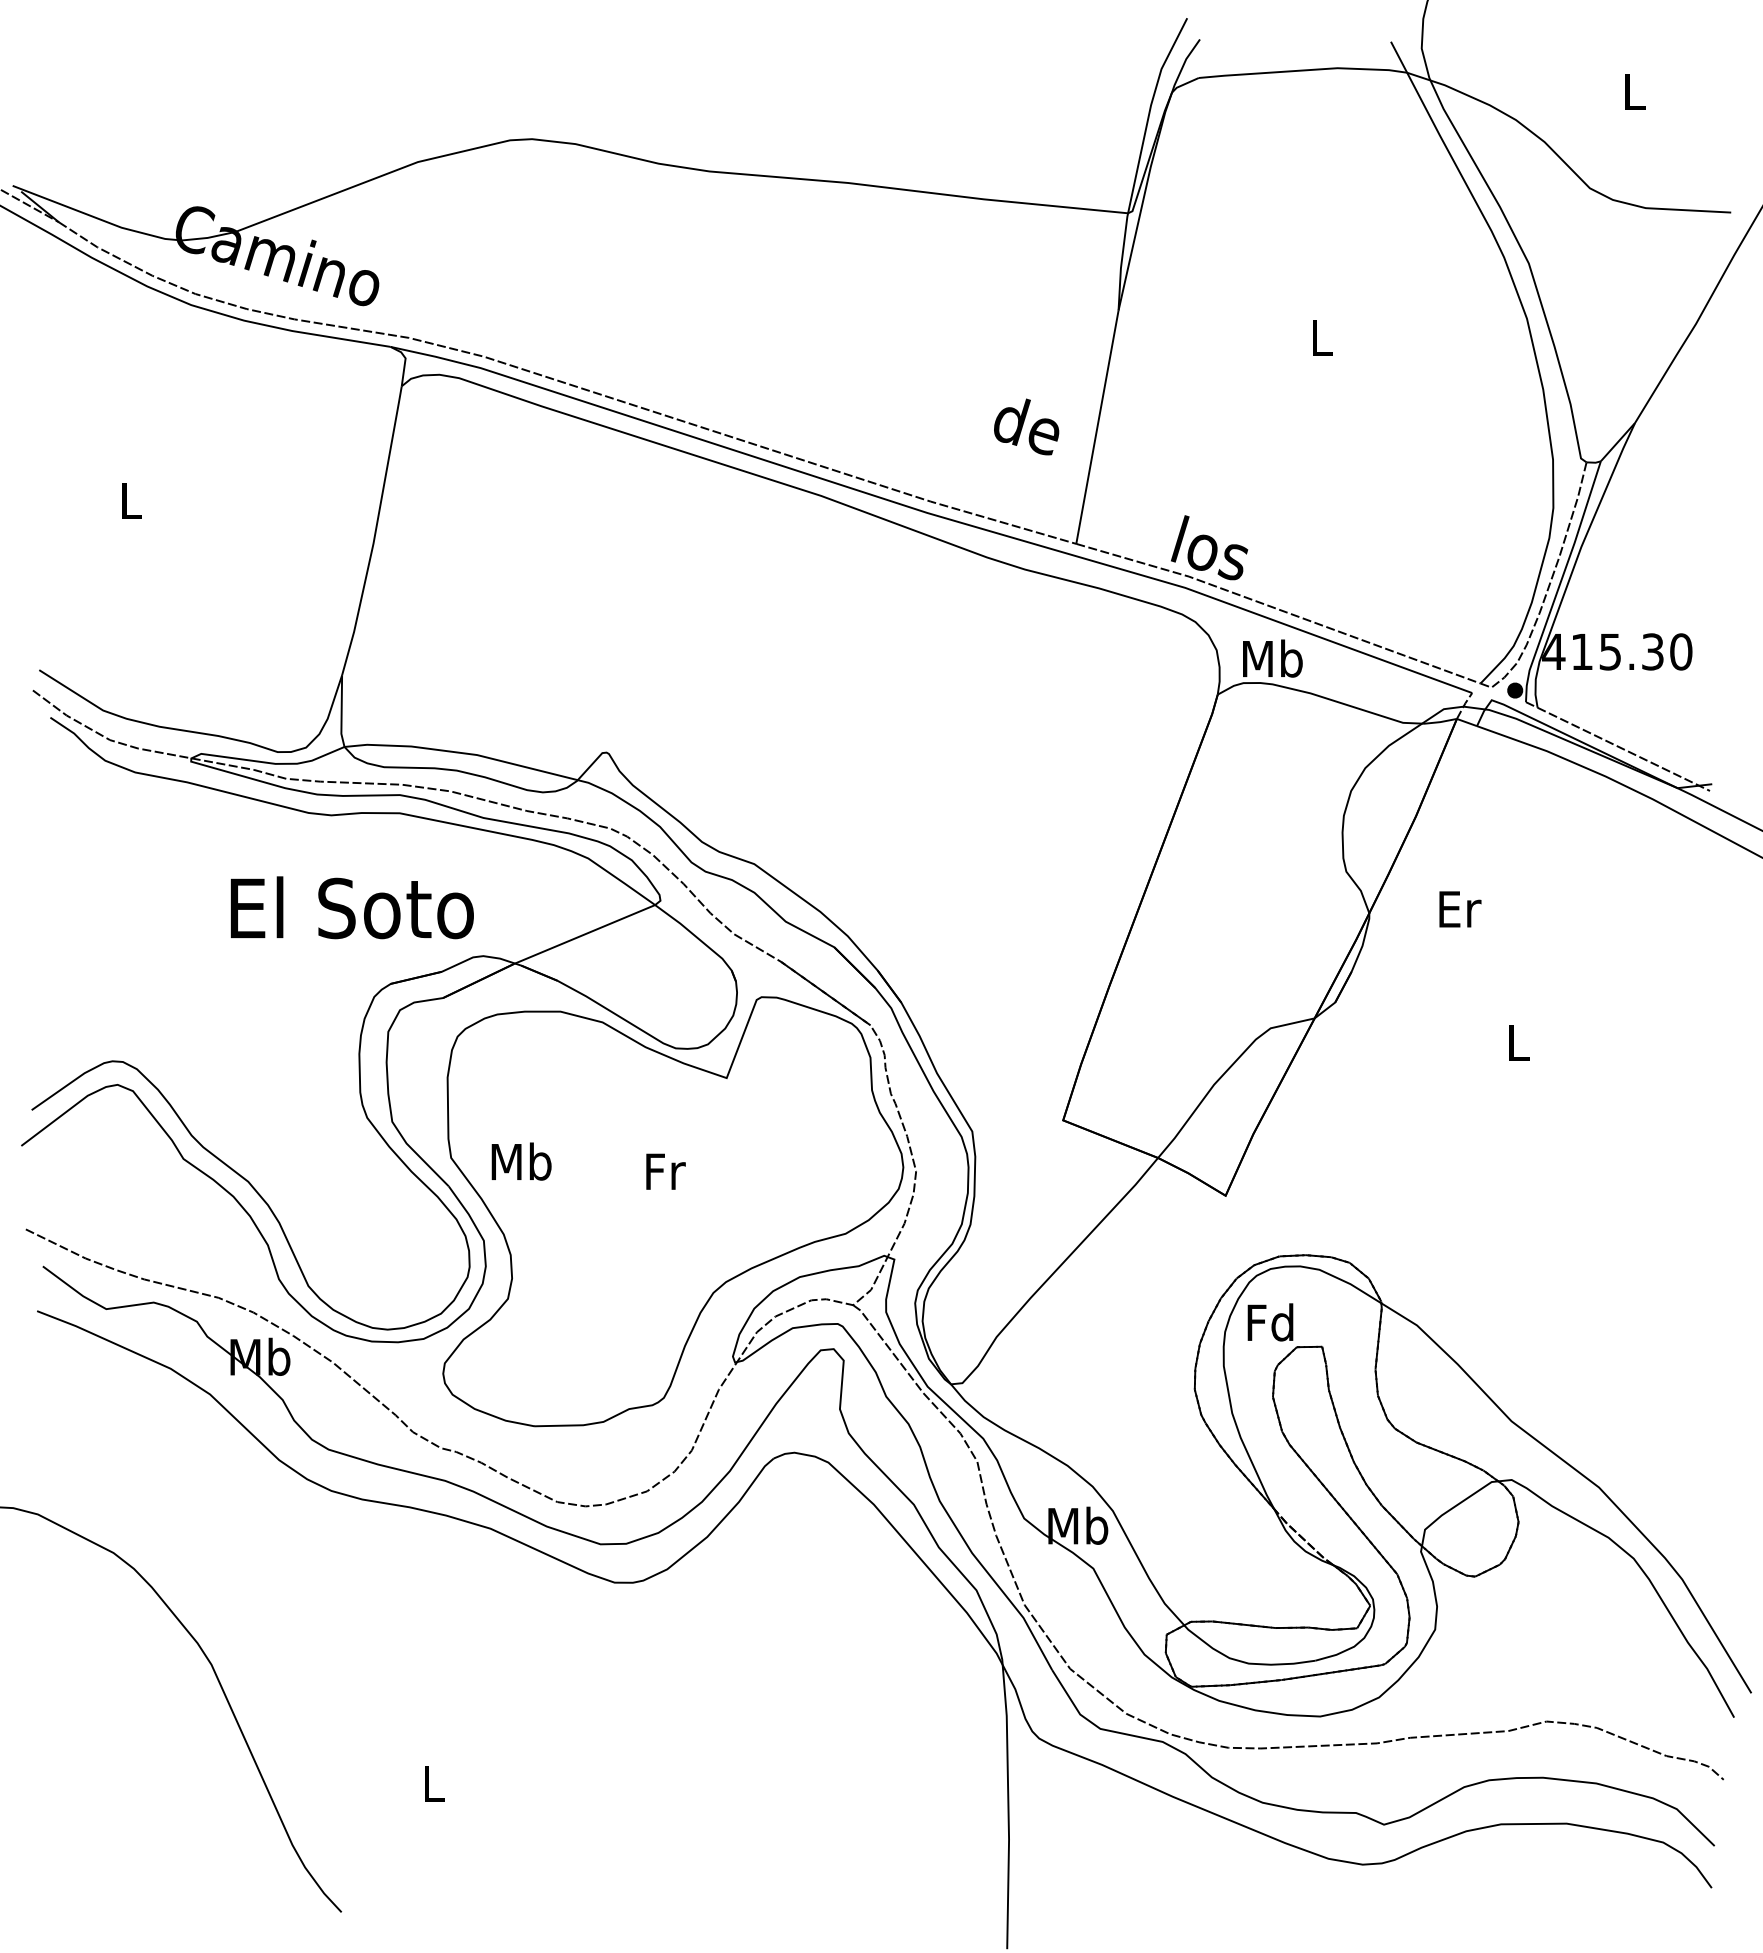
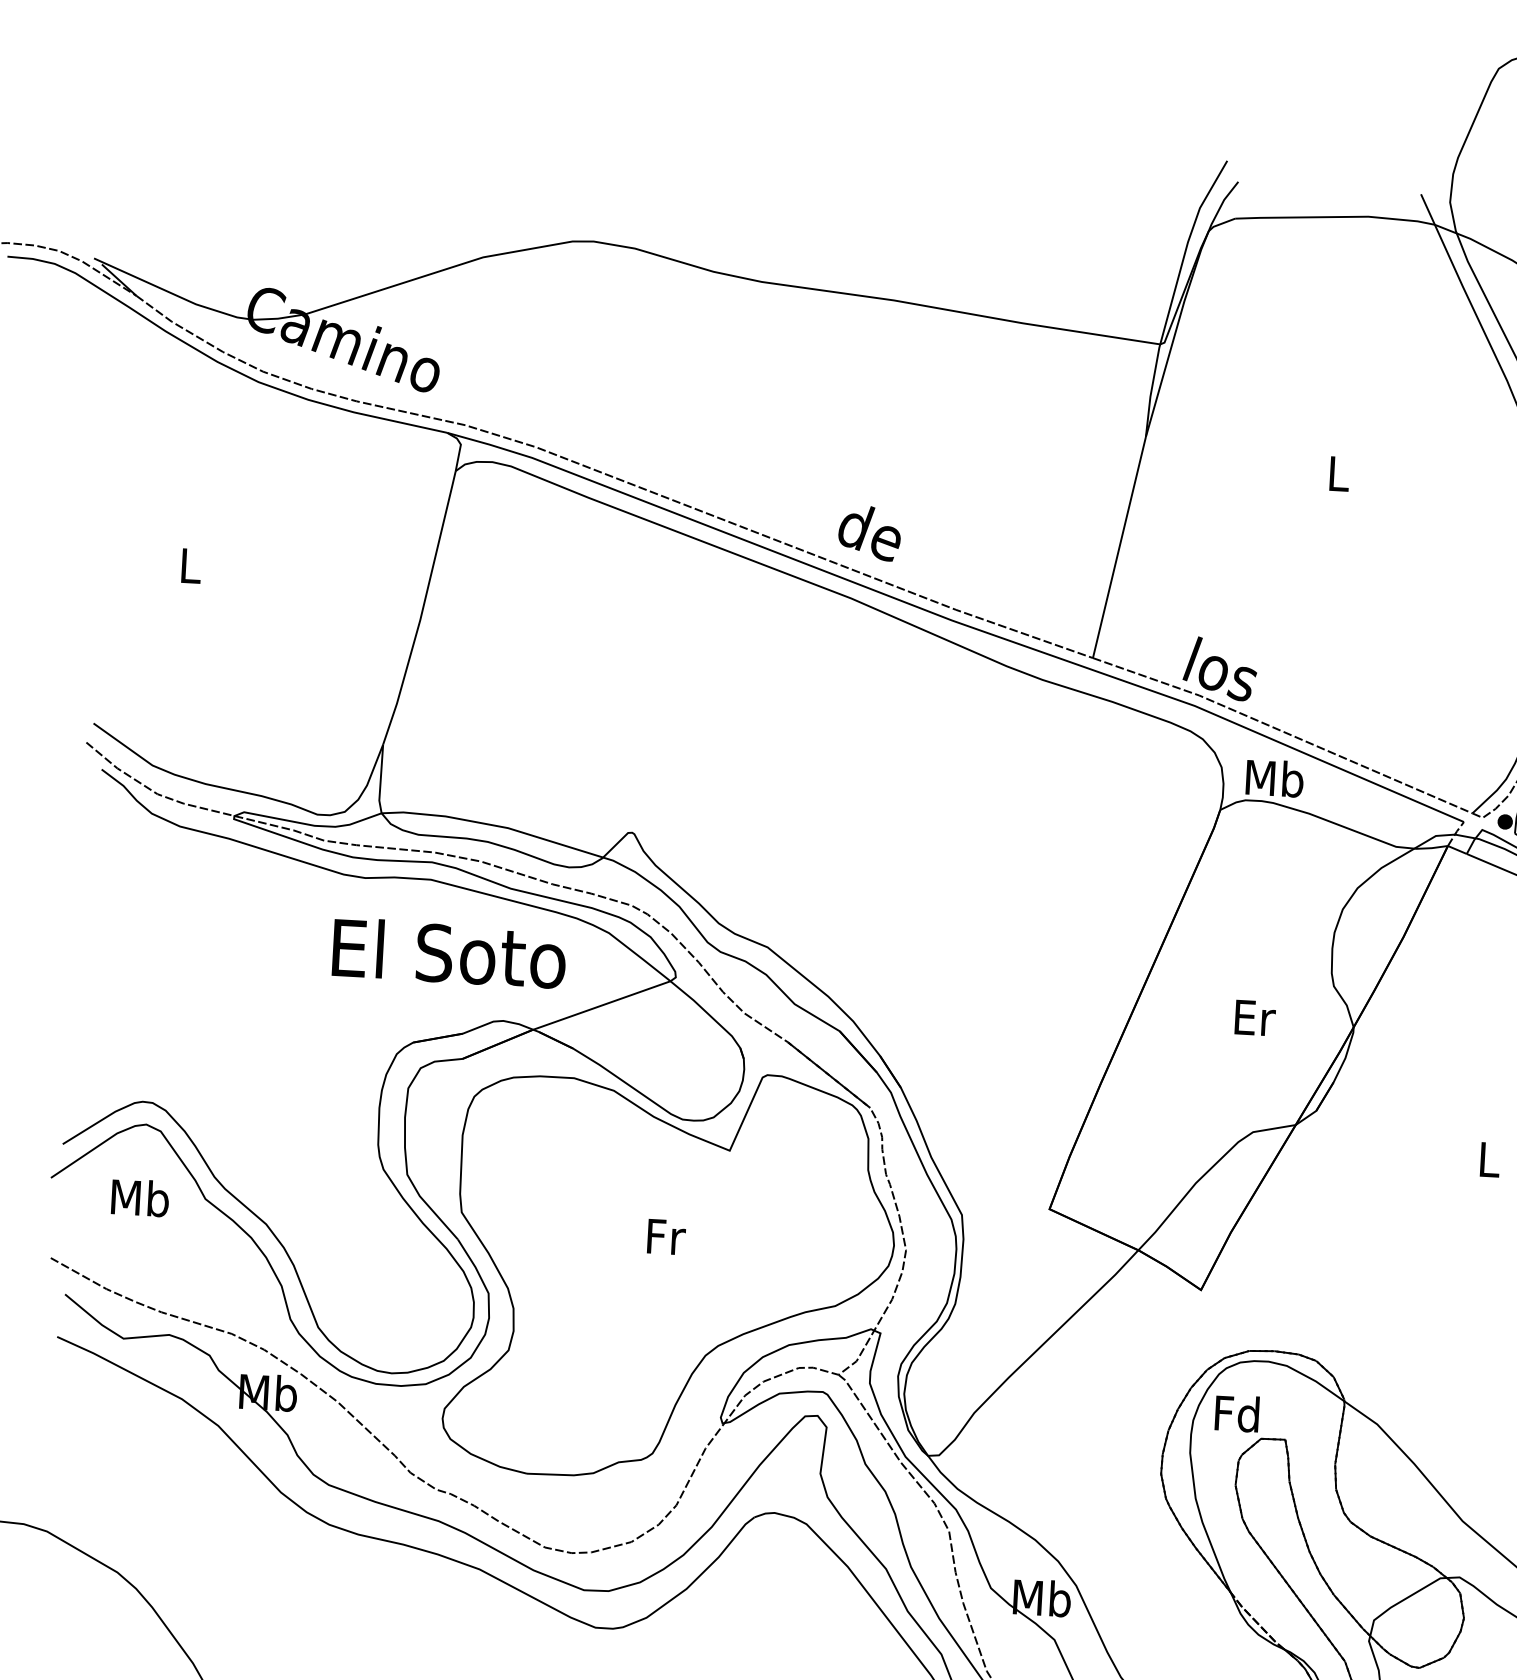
text: (1026, 426) -> (869, 532), moved
text: (351, 907) -> (448, 952), moved
text: (1460, 909) -> (1255, 1018), moved
text: (521, 1161) -> (140, 1197), moved

